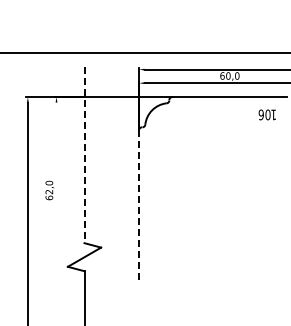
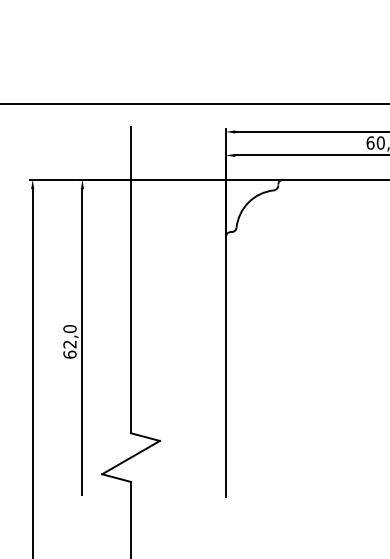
line: (84, 155) -> (131, 281), dashed -> solid
line: (56, 190) -> (82, 341), added
line: (139, 205) -> (226, 367), dashed -> solid

